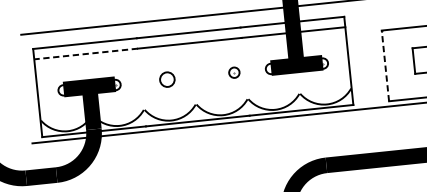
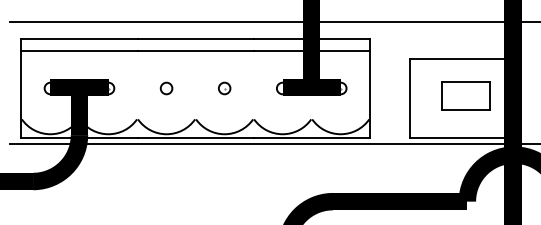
line: (85, 53) -> (78, 50), dashed -> solid
line: (385, 66) -> (409, 98), dashed -> solid
part: (234, 72) -> (224, 88), moved
circle: (167, 79) -> (166, 88), size x0.71

